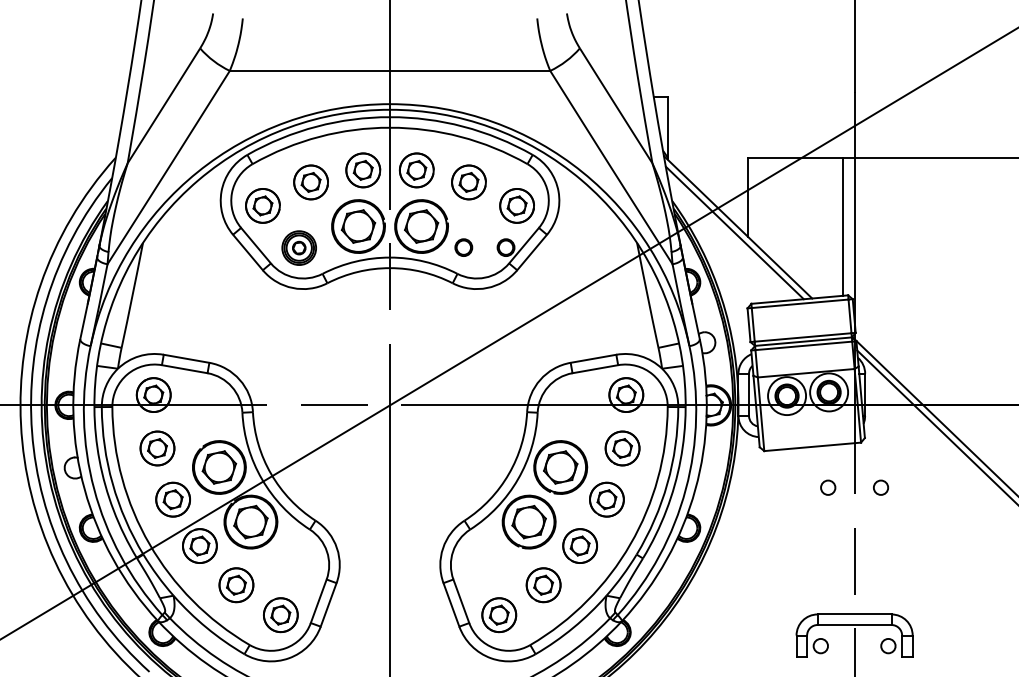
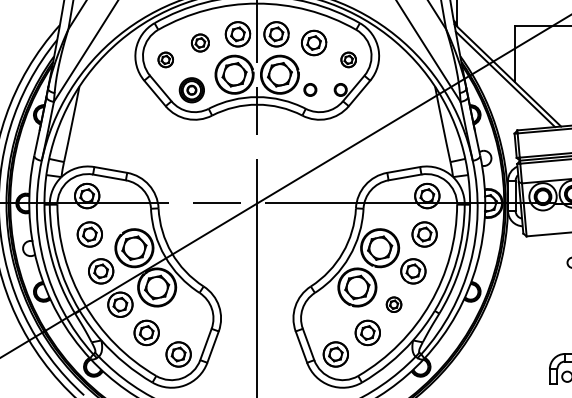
part: (310, 182) -> (200, 43), size x0.7
part: (262, 205) -> (165, 59), size x0.6
part: (516, 205) -> (348, 59), size x0.6
part: (579, 545) -> (393, 304), size x0.6

